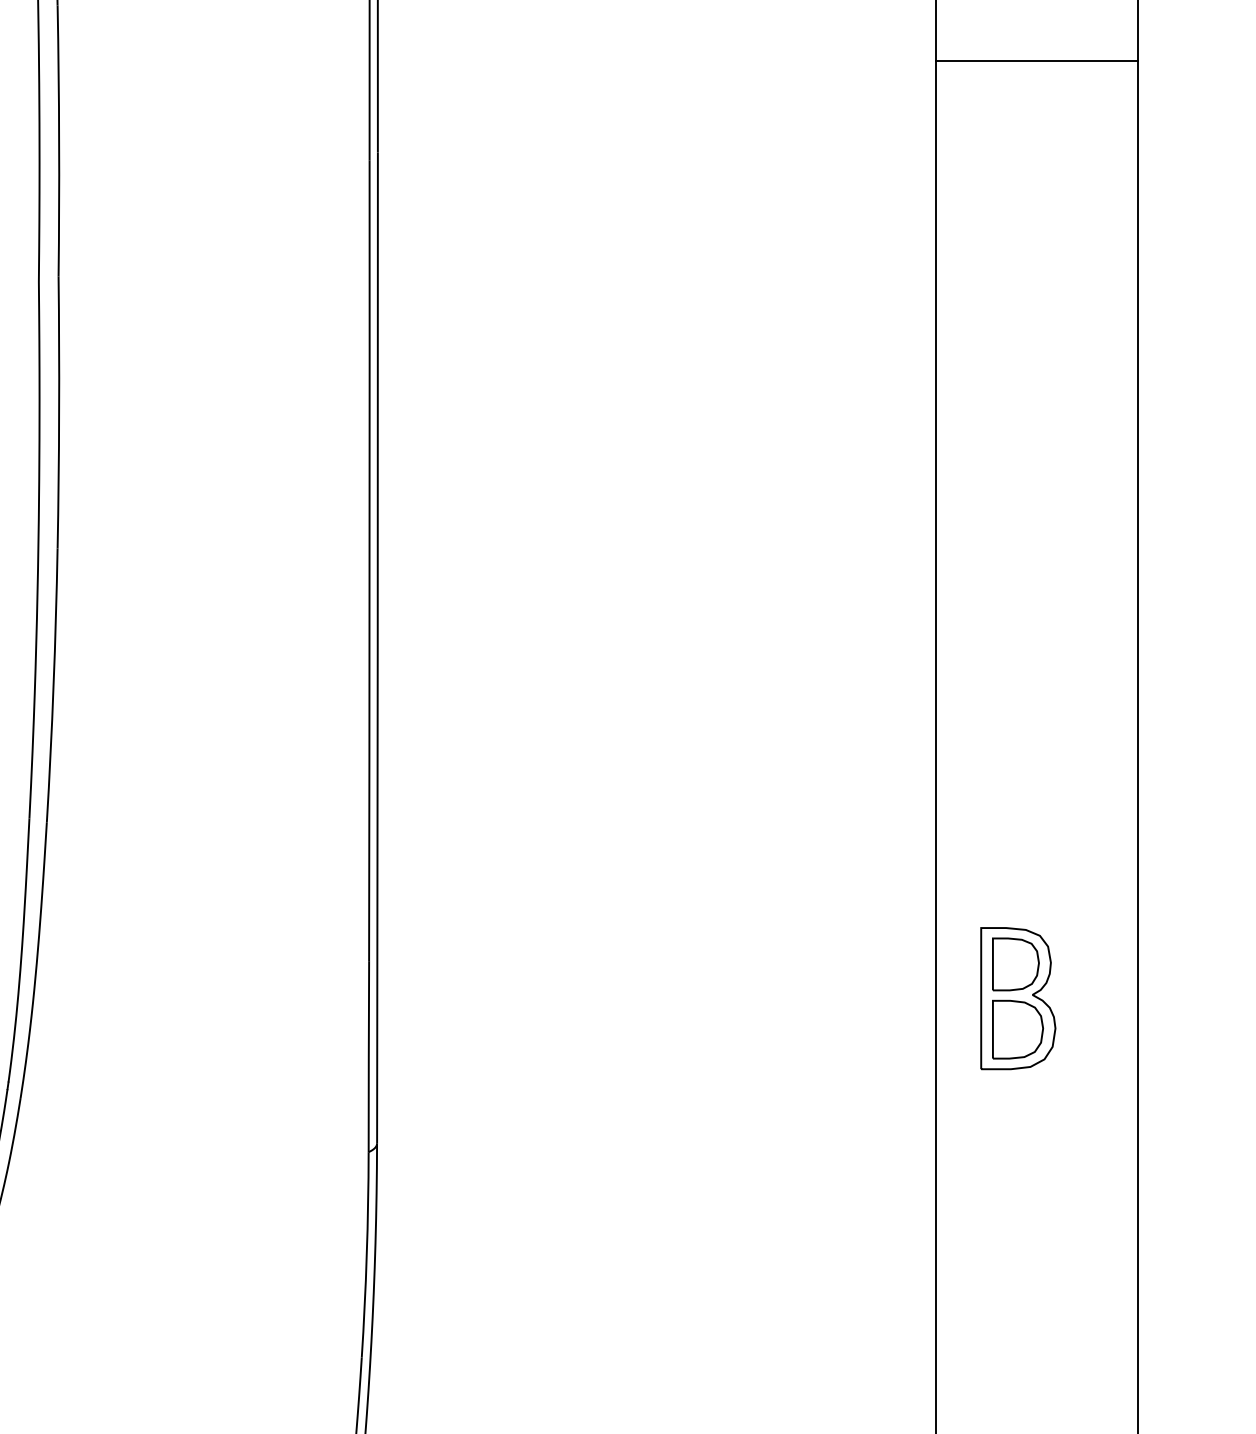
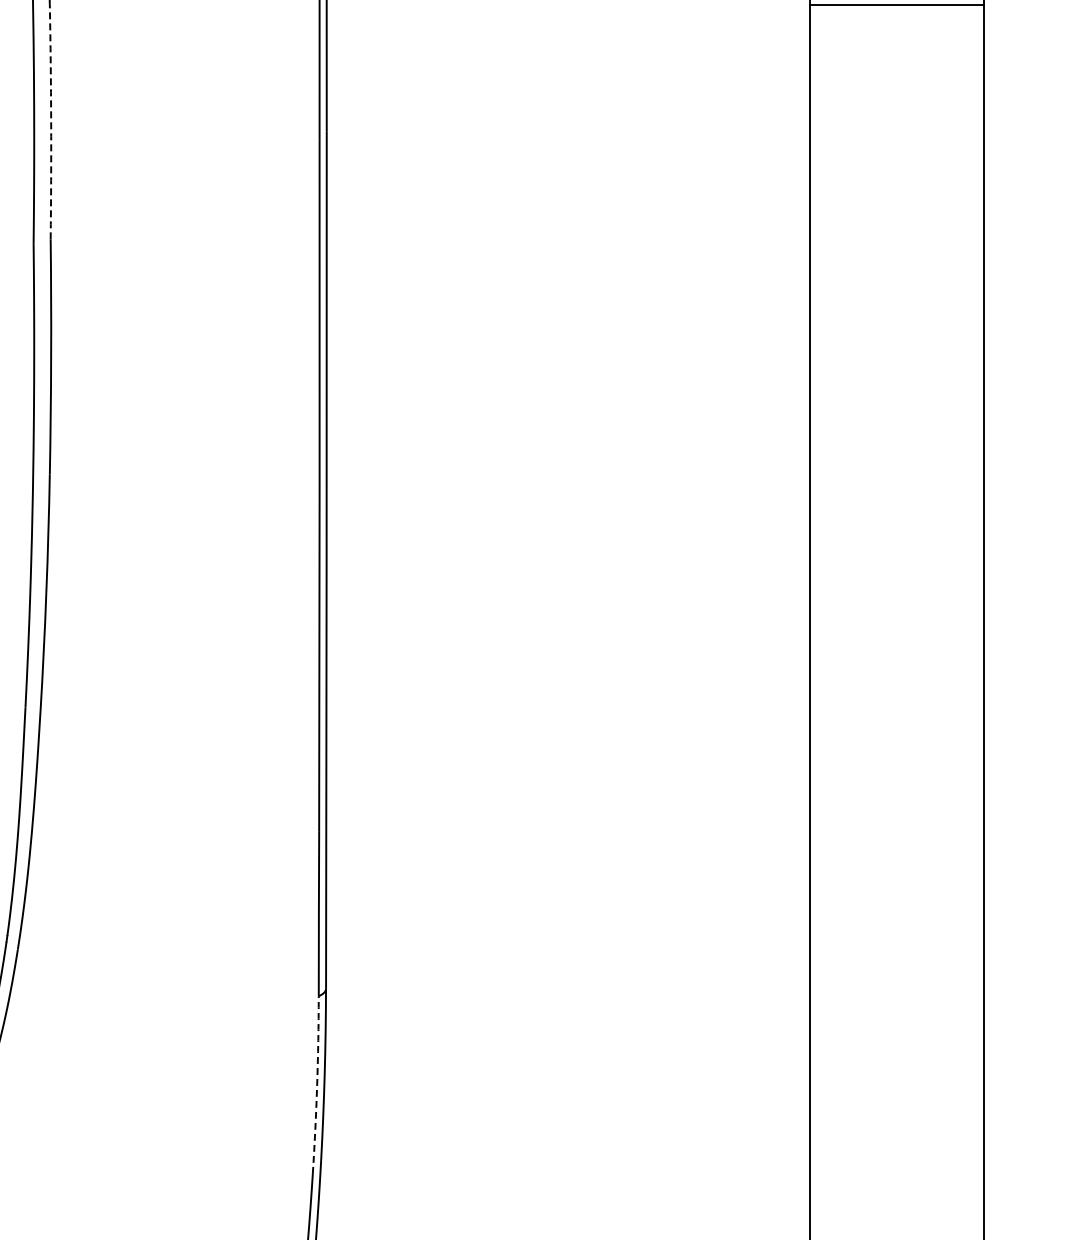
line: (1036, 60) -> (896, 4), moved
arc: (59, 141) -> (51, 122), solid -> dashed
part: (1018, 998) -> (880, 863), removed
arc: (367, 1255) -> (317, 1085), solid -> dashed

